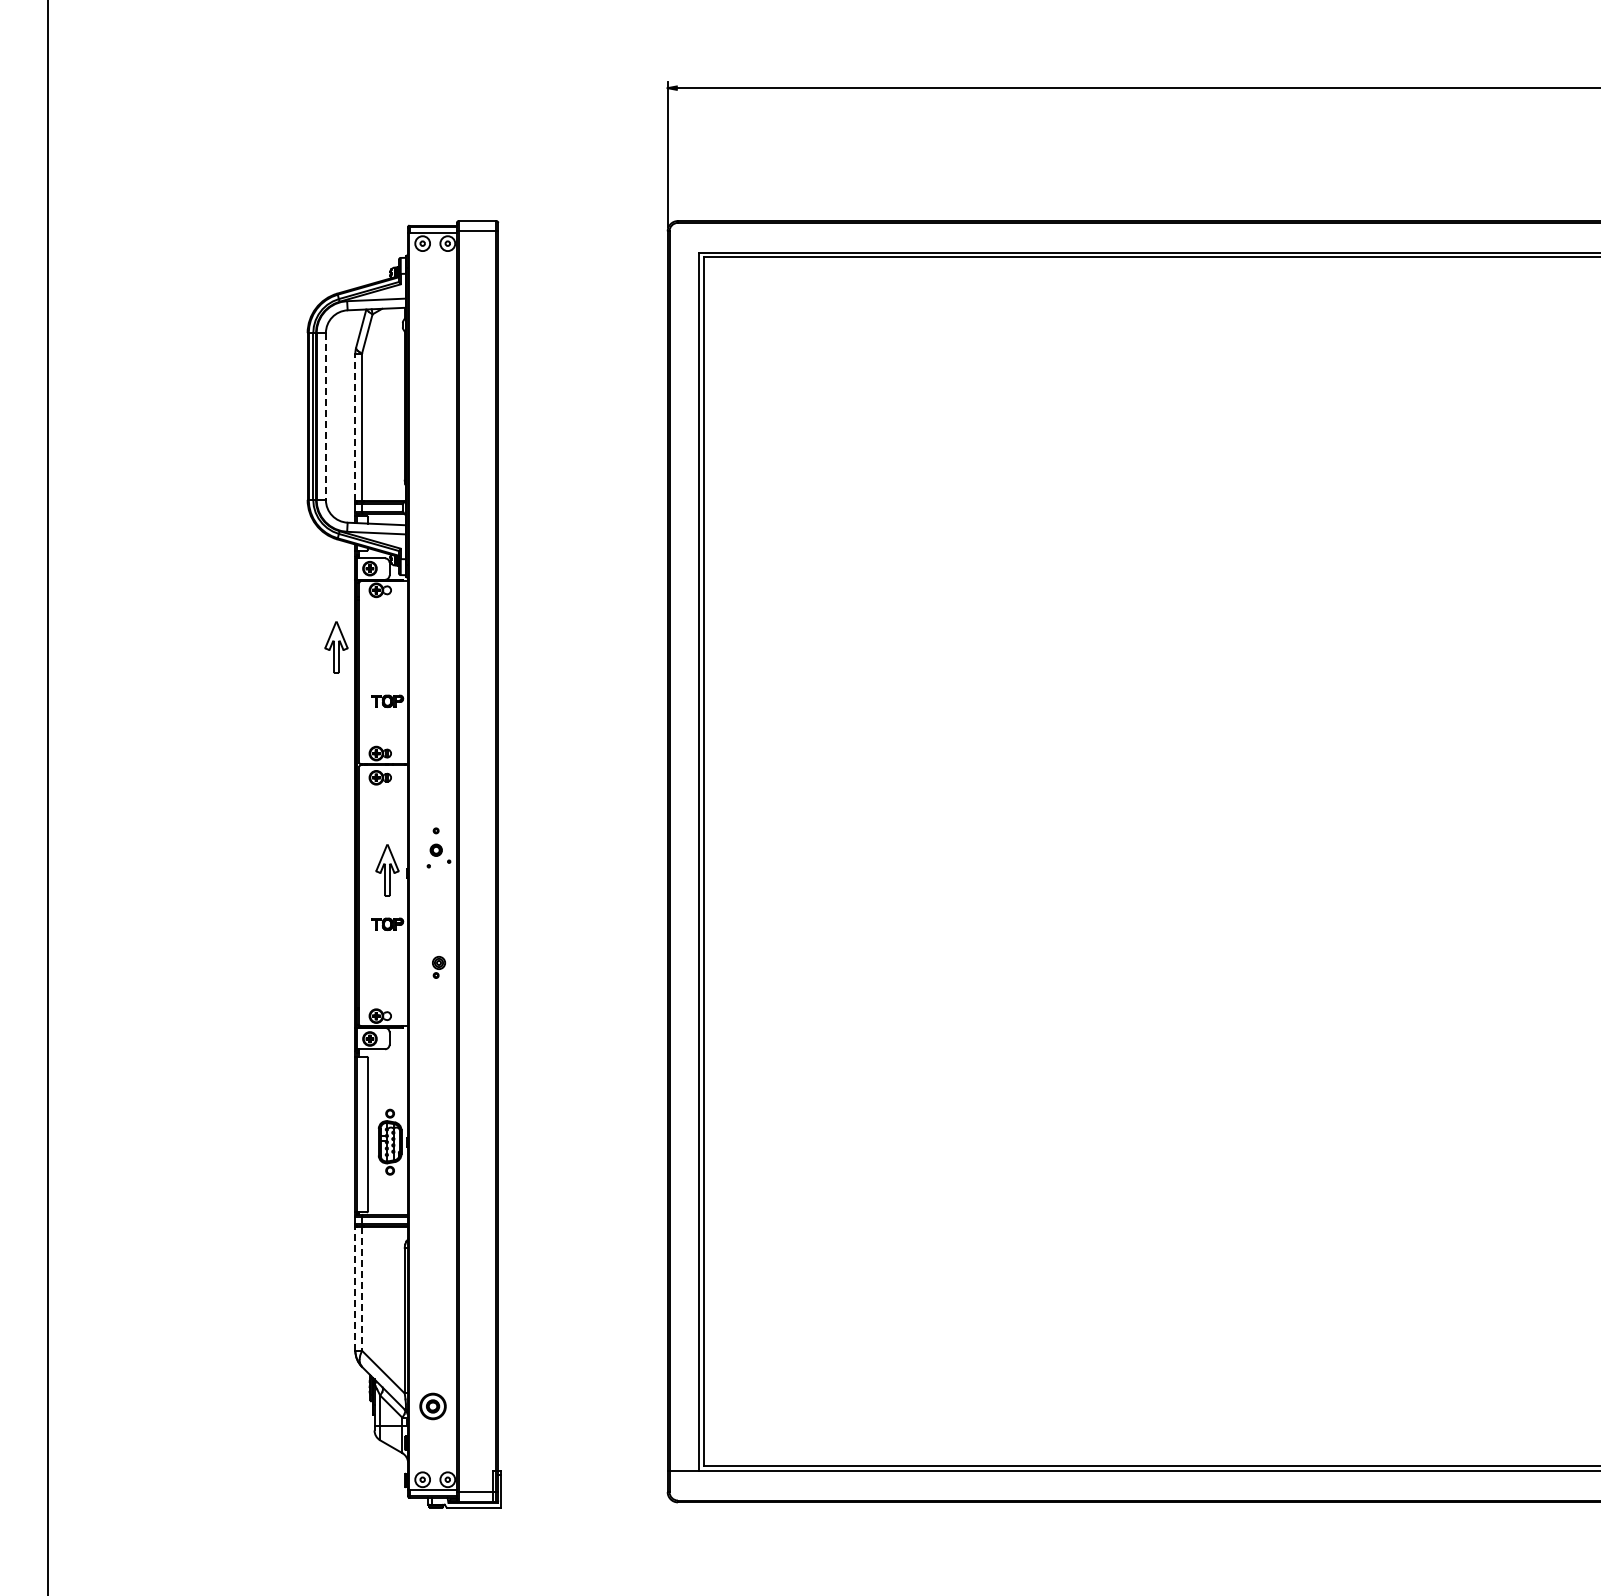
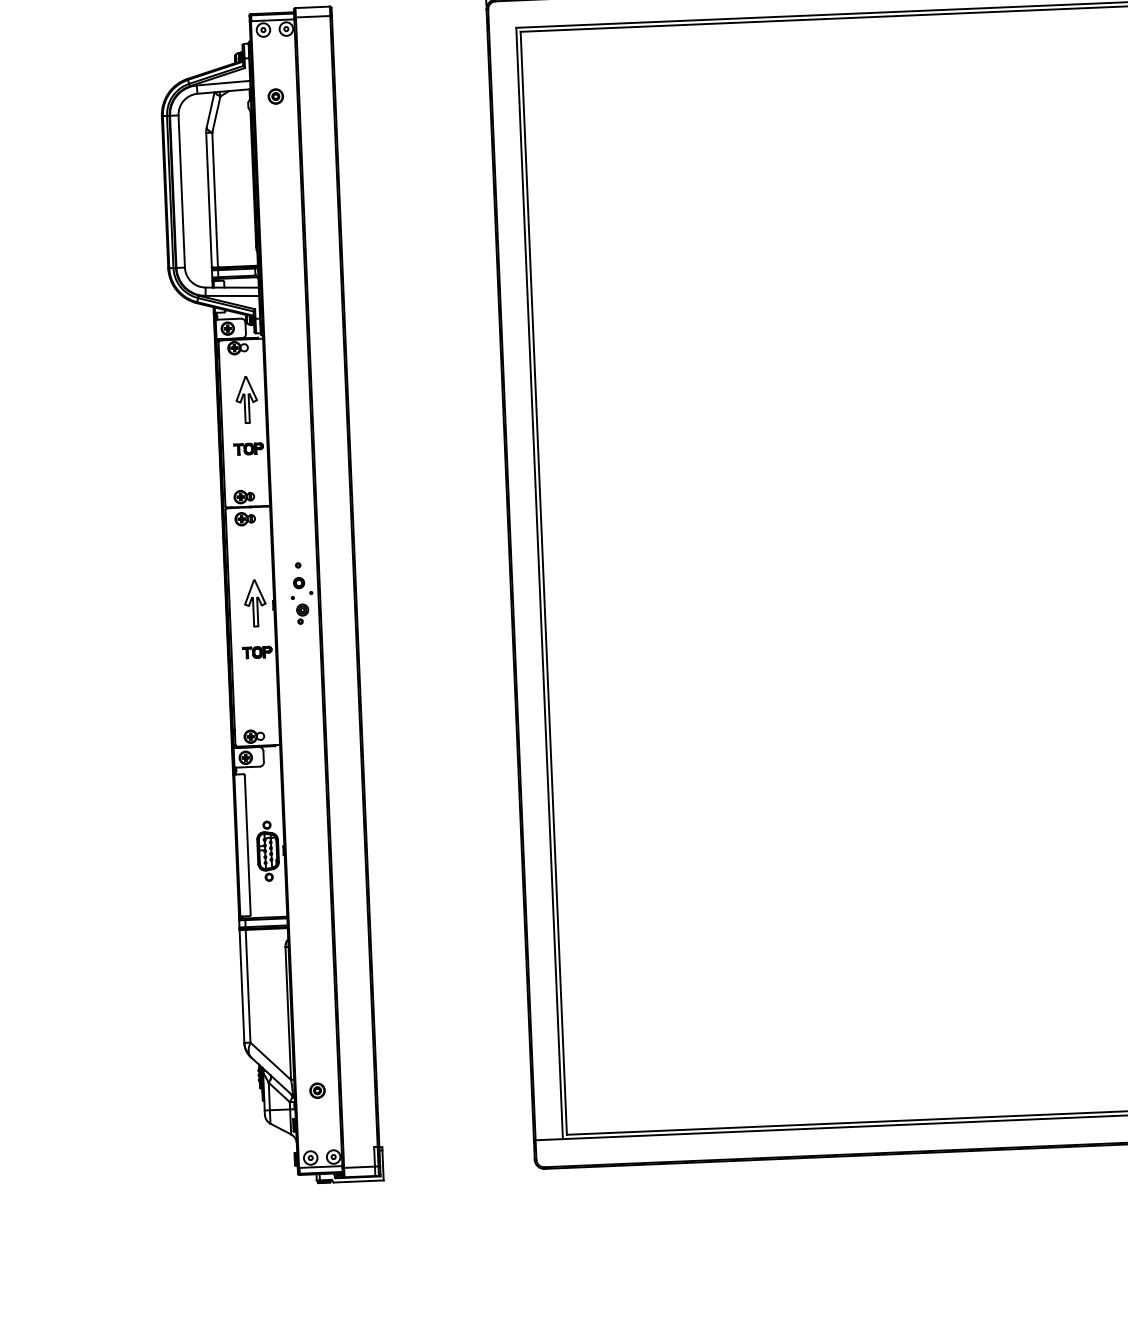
part: (433, 316) -> (276, 96), added
line: (325, 417) -> (181, 192), dashed -> solid
line: (355, 427) -> (209, 200), dashed -> solid
part: (336, 647) -> (246, 399), moved
part: (438, 967) -> (302, 614), moved
line: (355, 1289) -> (242, 986), dashed -> solid
line: (362, 1289) -> (248, 986), dashed -> solid
part: (433, 1406) -> (317, 1090), size x0.62

